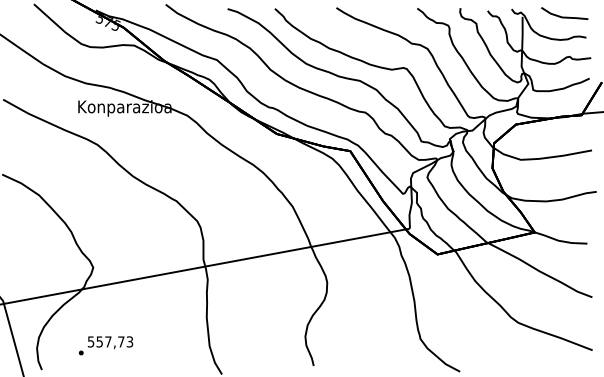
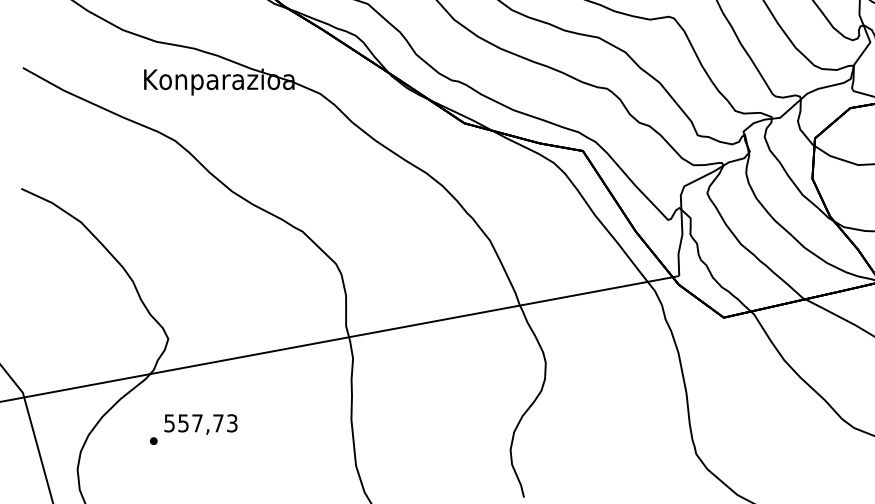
text: (106, 345) -> (194, 429), moved

